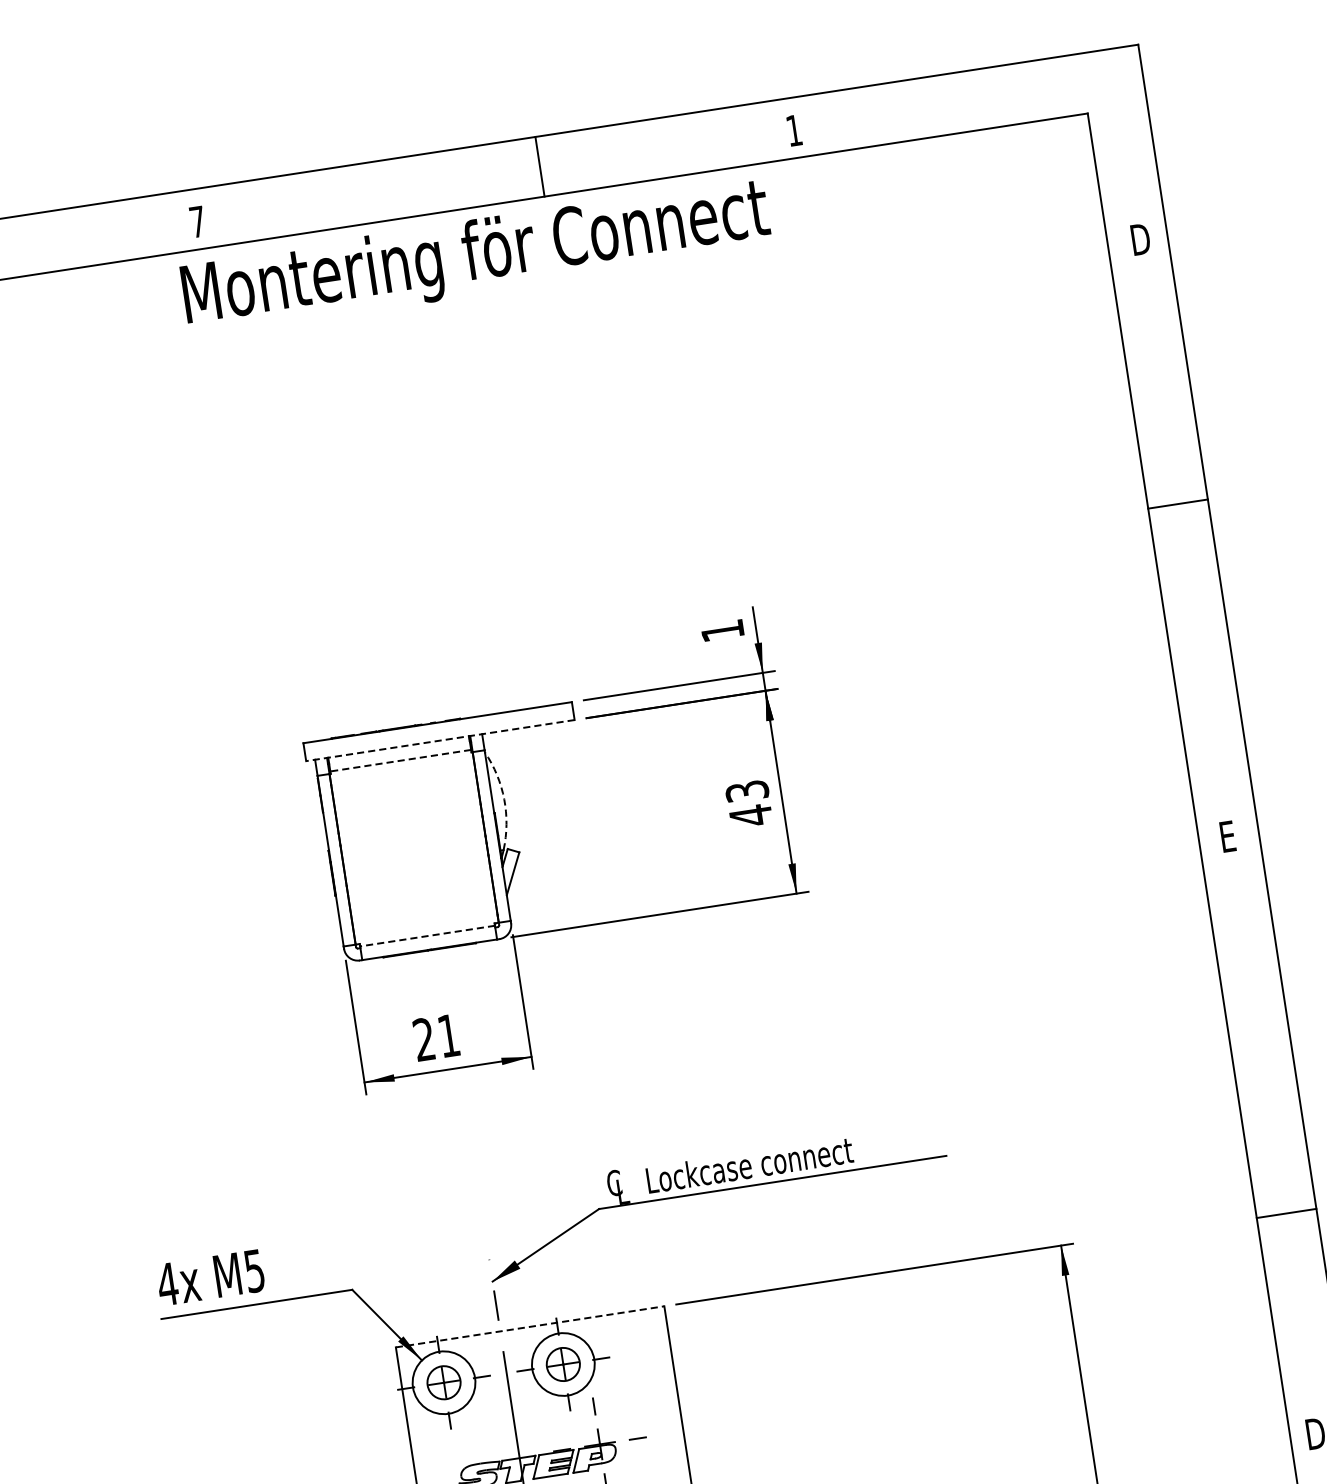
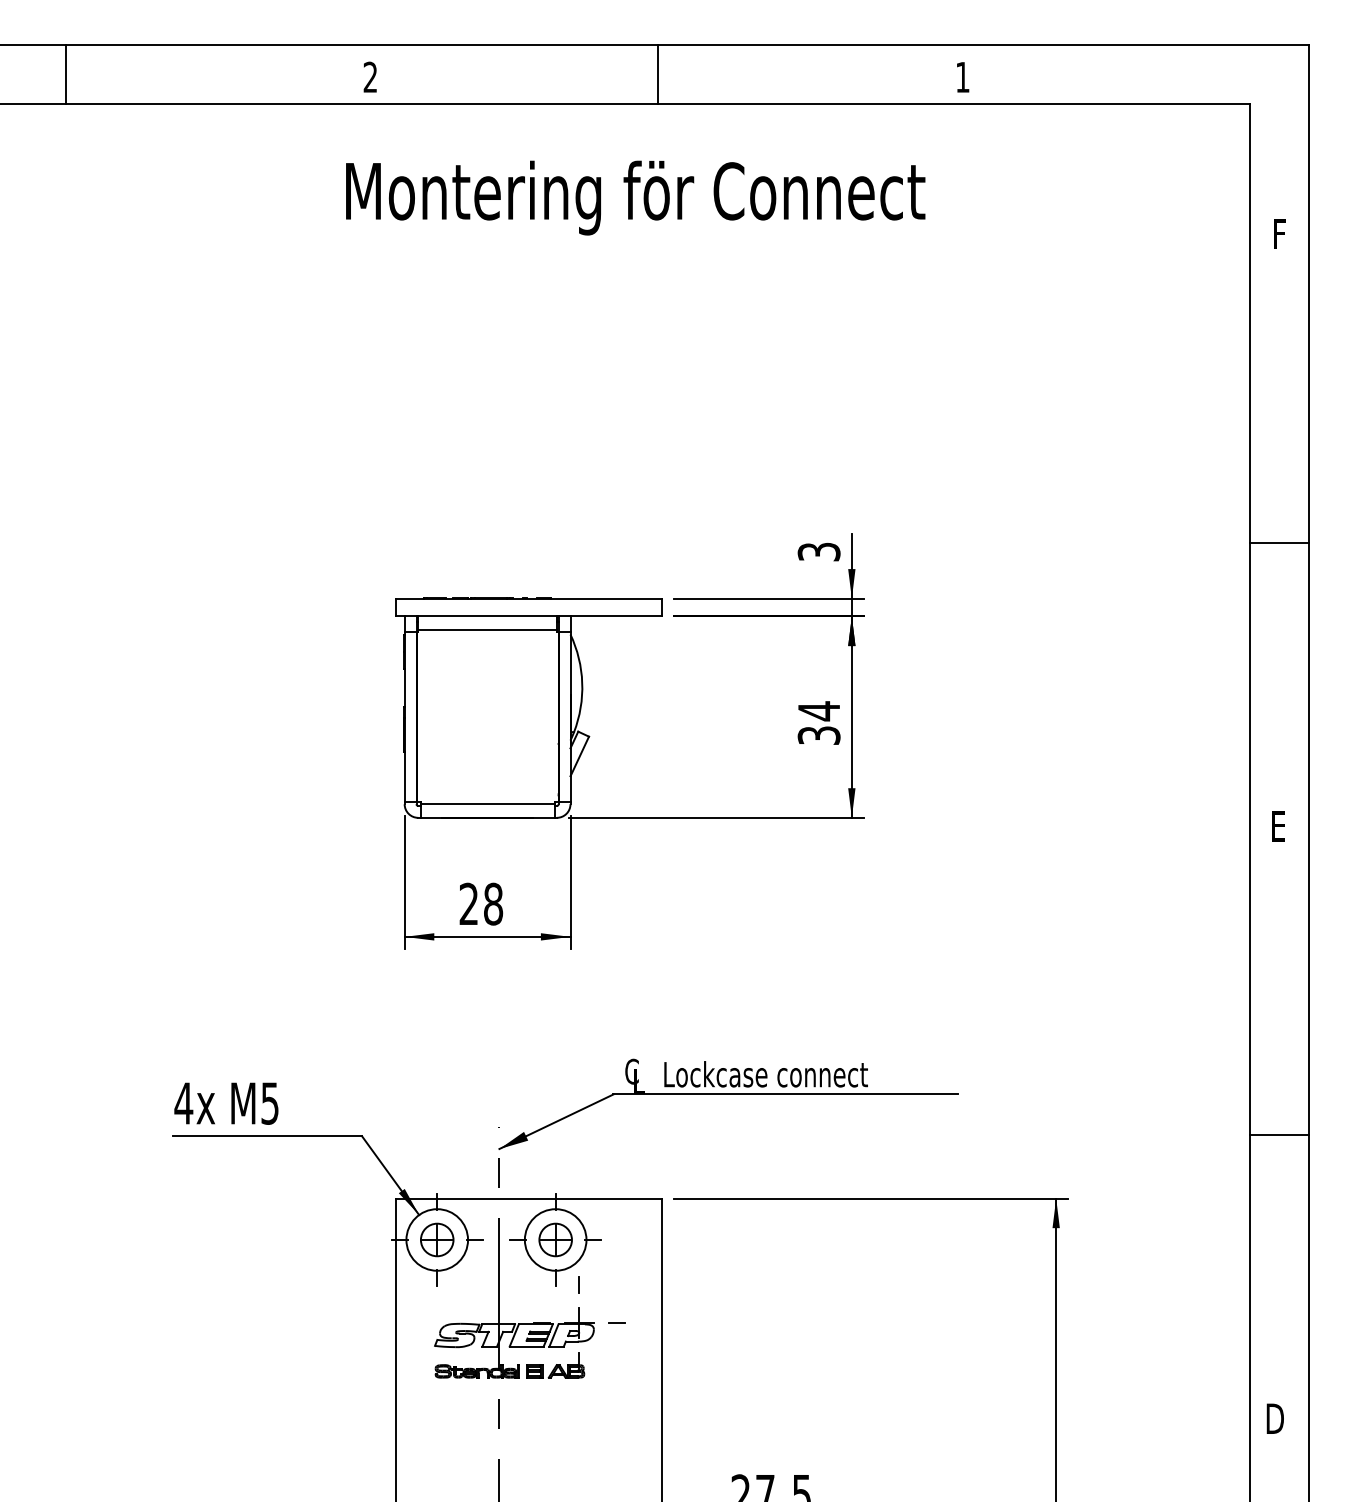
line: (539, 166) -> (657, 74), moved
text: (197, 221) -> (370, 76), 7 -> 2
text: (1140, 239) -> (1282, 234), D -> F
text: (476, 256) -> (635, 197), moved
line: (1177, 504) -> (1279, 542), moved
text: (721, 630) -> (818, 551), 1 -> 3
line: (439, 740) -> (528, 616), dashed -> solid
line: (400, 761) -> (487, 630), dashed -> solid
arc: (504, 798) -> (582, 682), dashed -> solid
text: (748, 803) -> (818, 723), 43 -> 34
line: (427, 936) -> (487, 804), dashed -> solid
text: (448, 1035) -> (493, 903), 21 -> 28
line: (1286, 1213) -> (1279, 1134), moved
line: (530, 1326) -> (529, 1198), dashed -> solid

